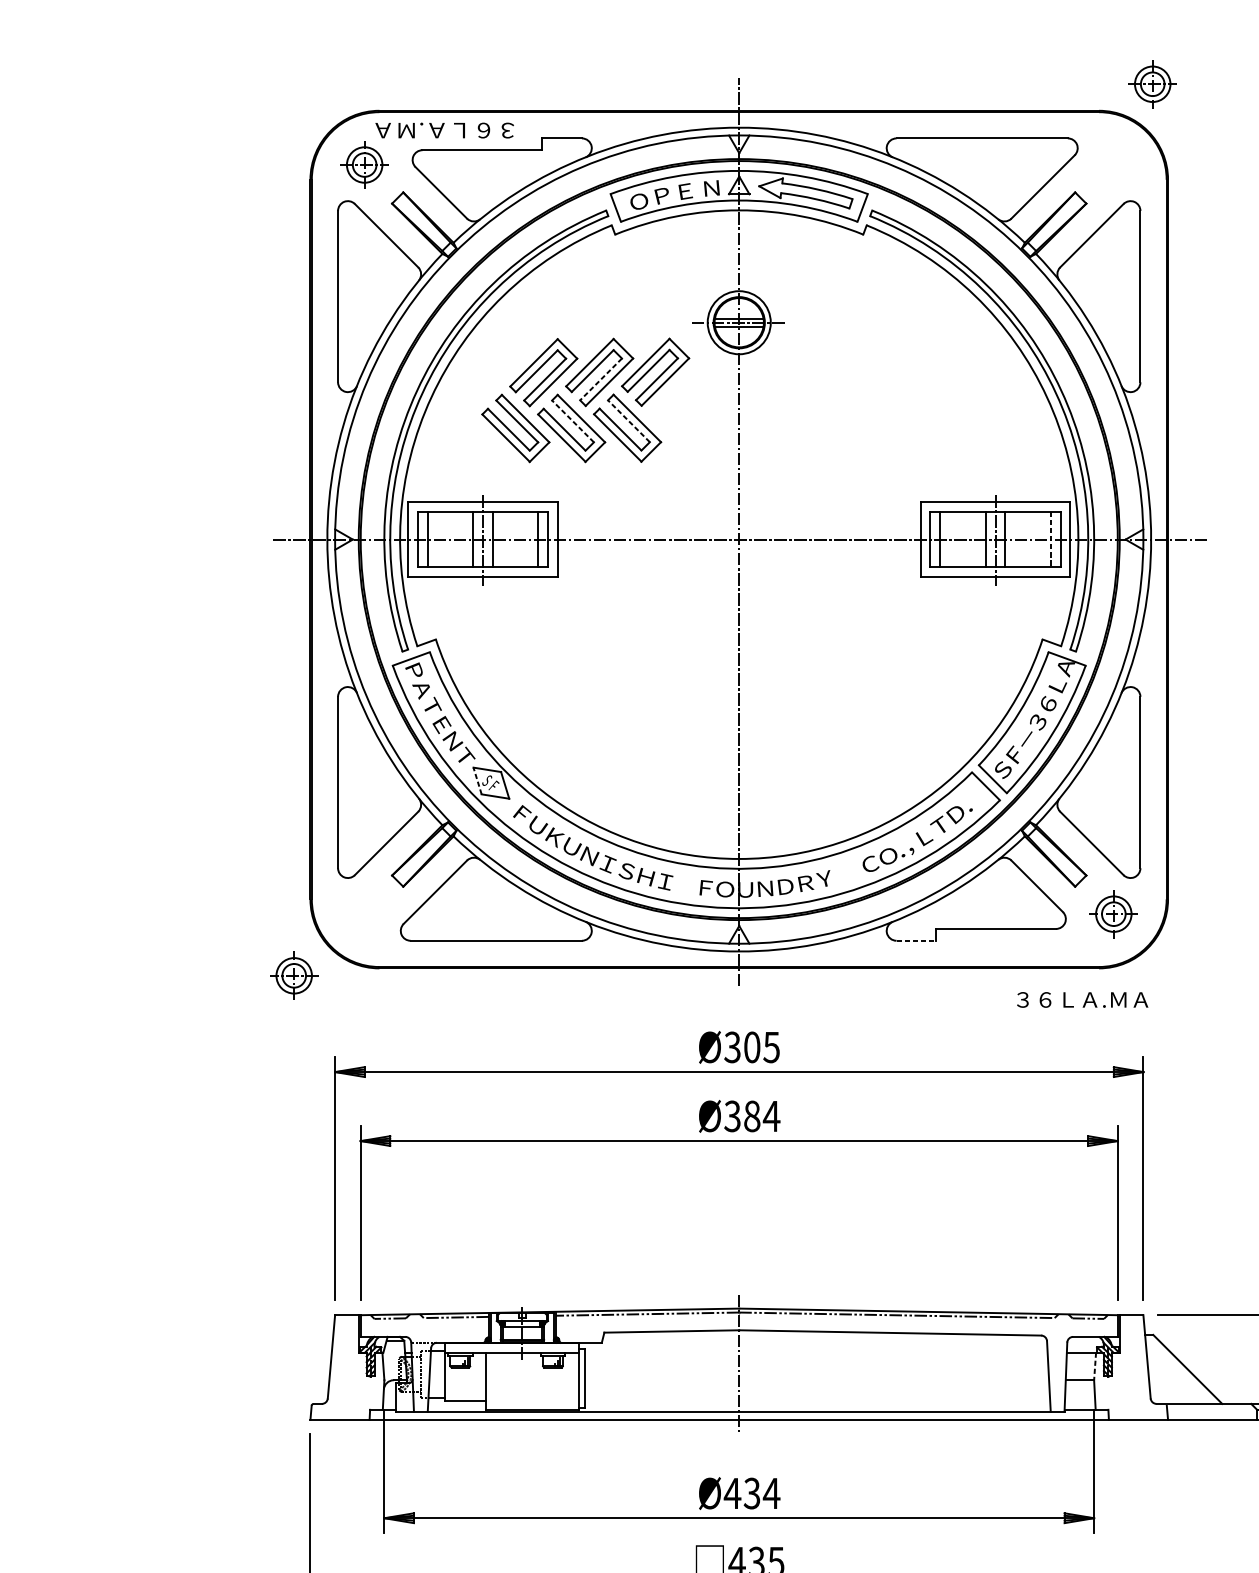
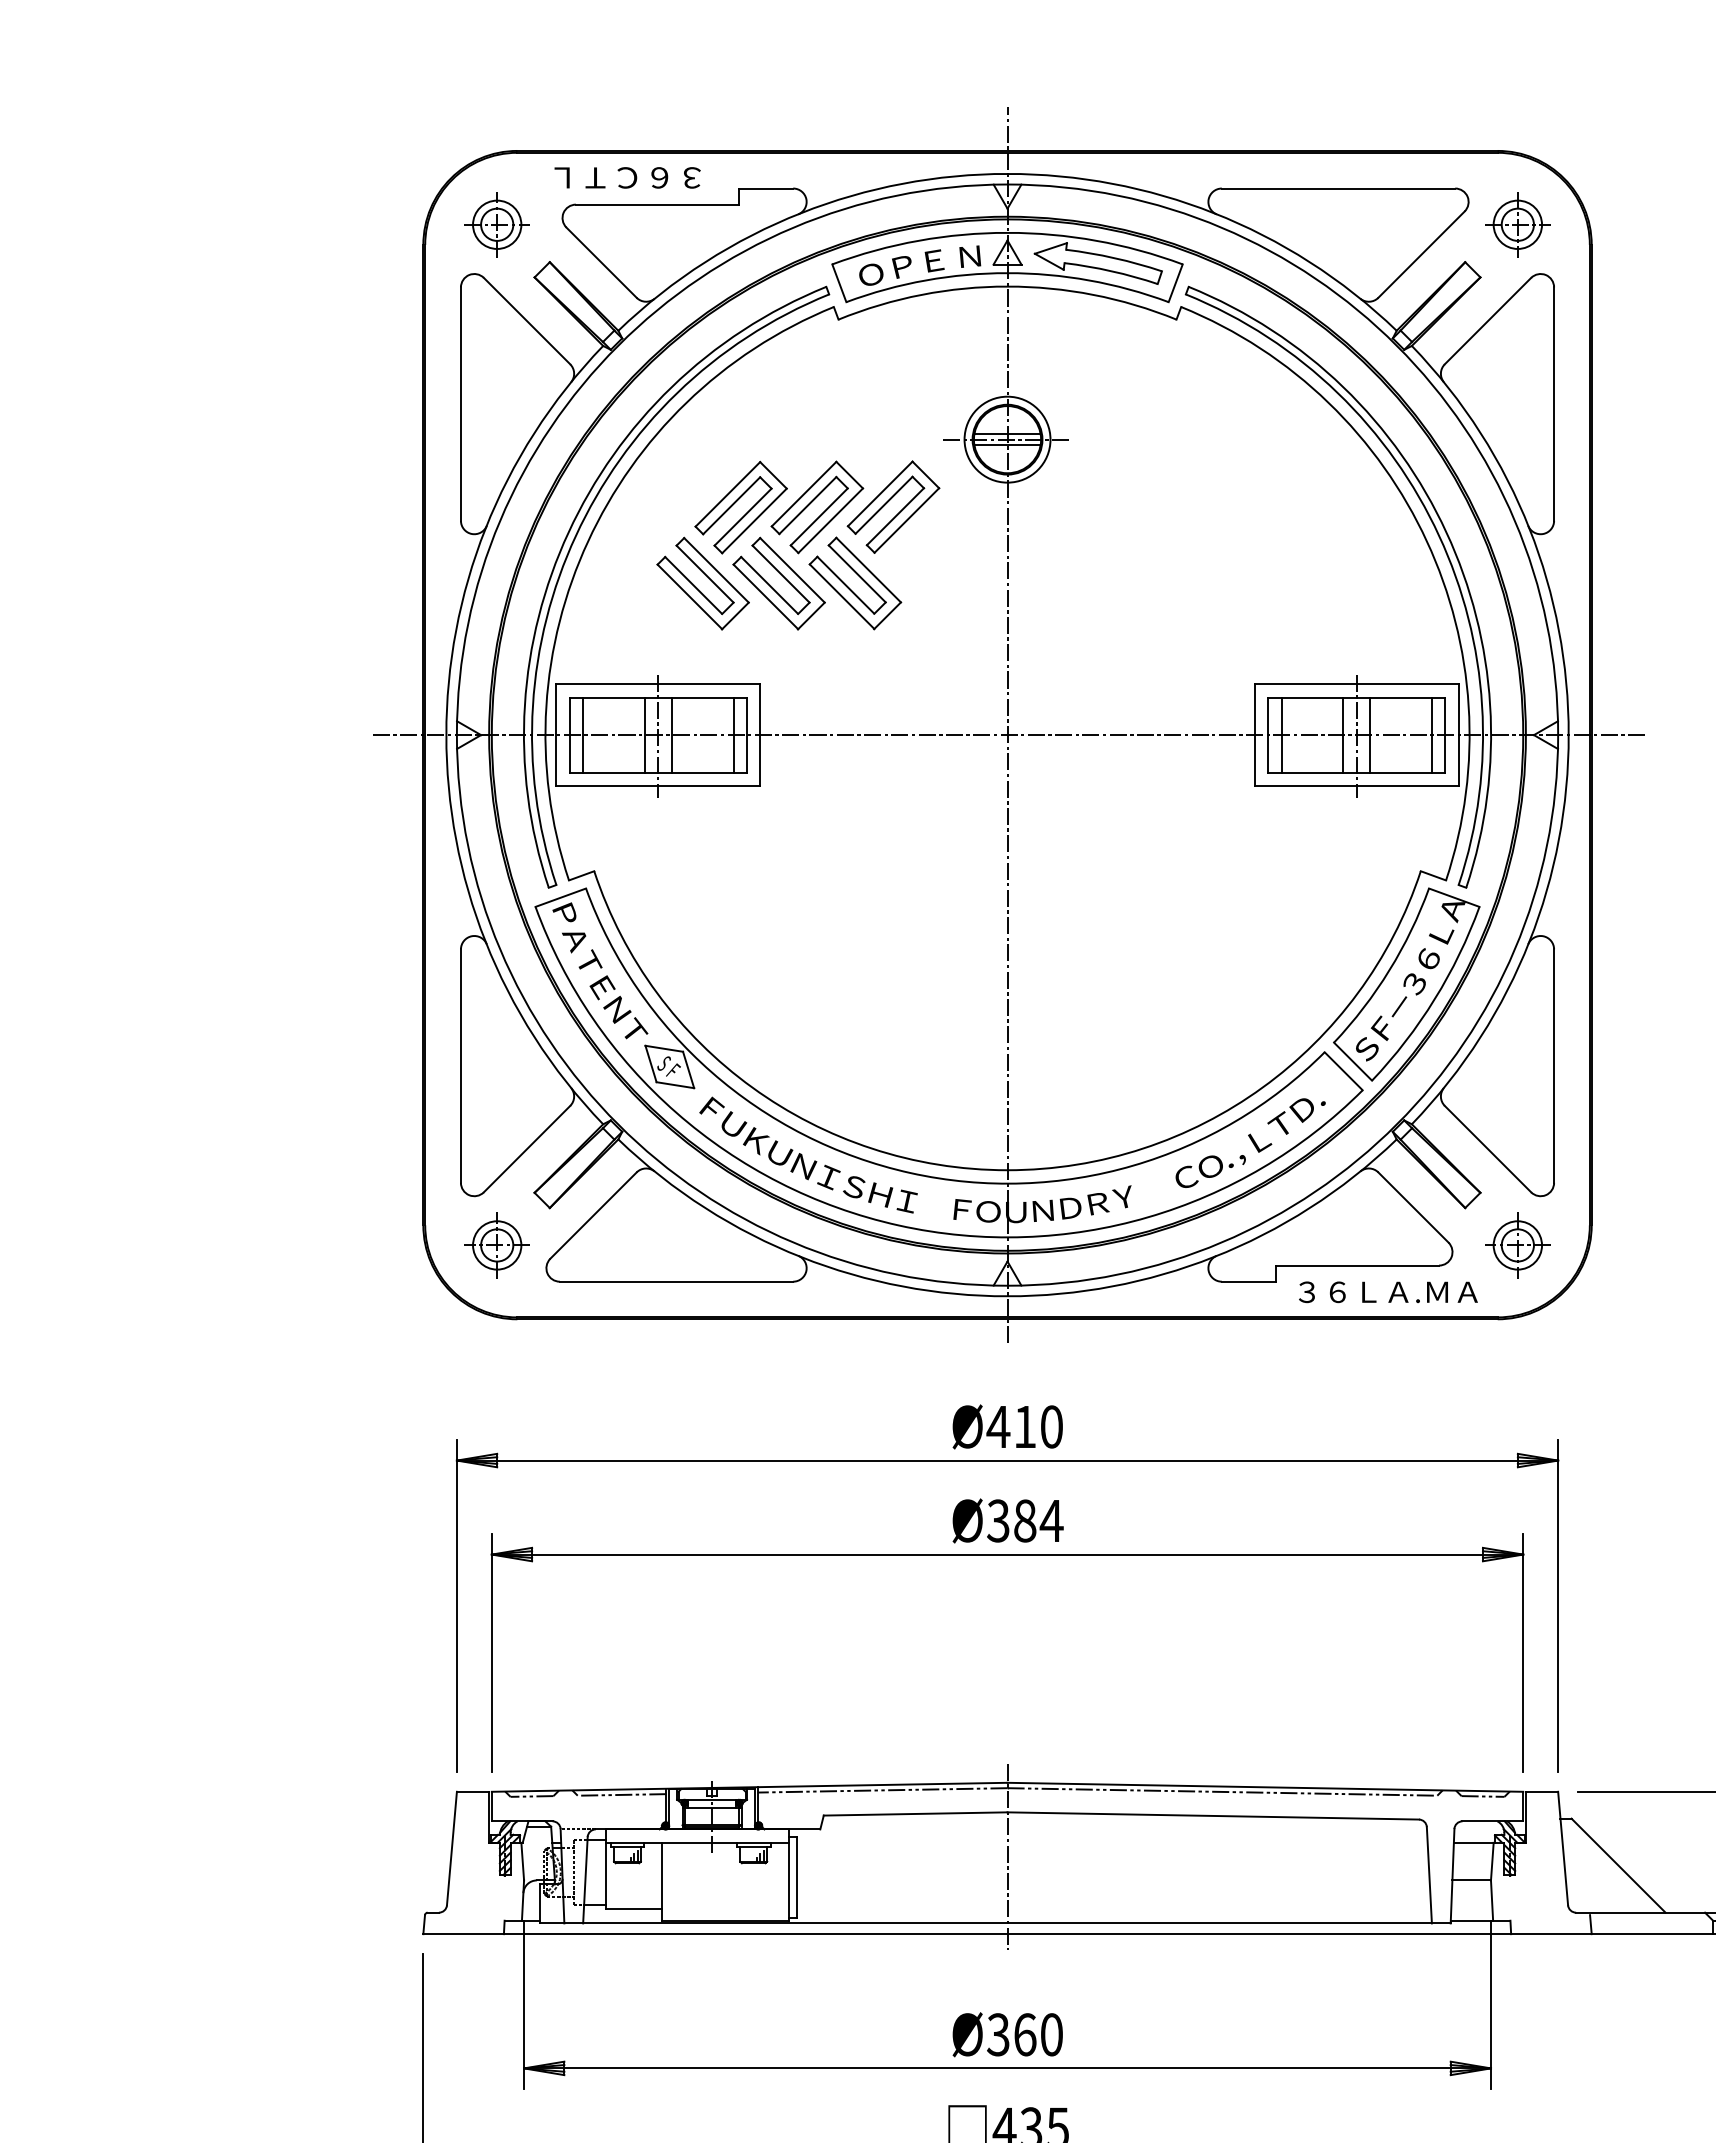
part: (1152, 84) -> (1517, 224), moved
text: (421, 130) -> (574, 177), ３６ＬＡ.ＭＡ -> ３６ＣＴＬ
line: (600, 379) -> (818, 517), dashed -> solid
line: (572, 420) -> (780, 573), dashed -> solid
line: (628, 420) -> (856, 573), dashed -> solid
line: (1050, 539) -> (1431, 735), dashed -> solid
line: (477, 780) -> (650, 1063), dashed -> solid
line: (916, 940) -> (1249, 1281), dashed -> solid
part: (293, 975) -> (496, 1245), moved
text: (1082, 1000) -> (1388, 1292), moved
text: (751, 1047) -> (1024, 1426), Ø305 -> Ø410
line: (1095, 1366) -> (1492, 1861), dashed -> solid
text: (751, 1493) -> (1024, 2034), Ø434 -> Ø360

